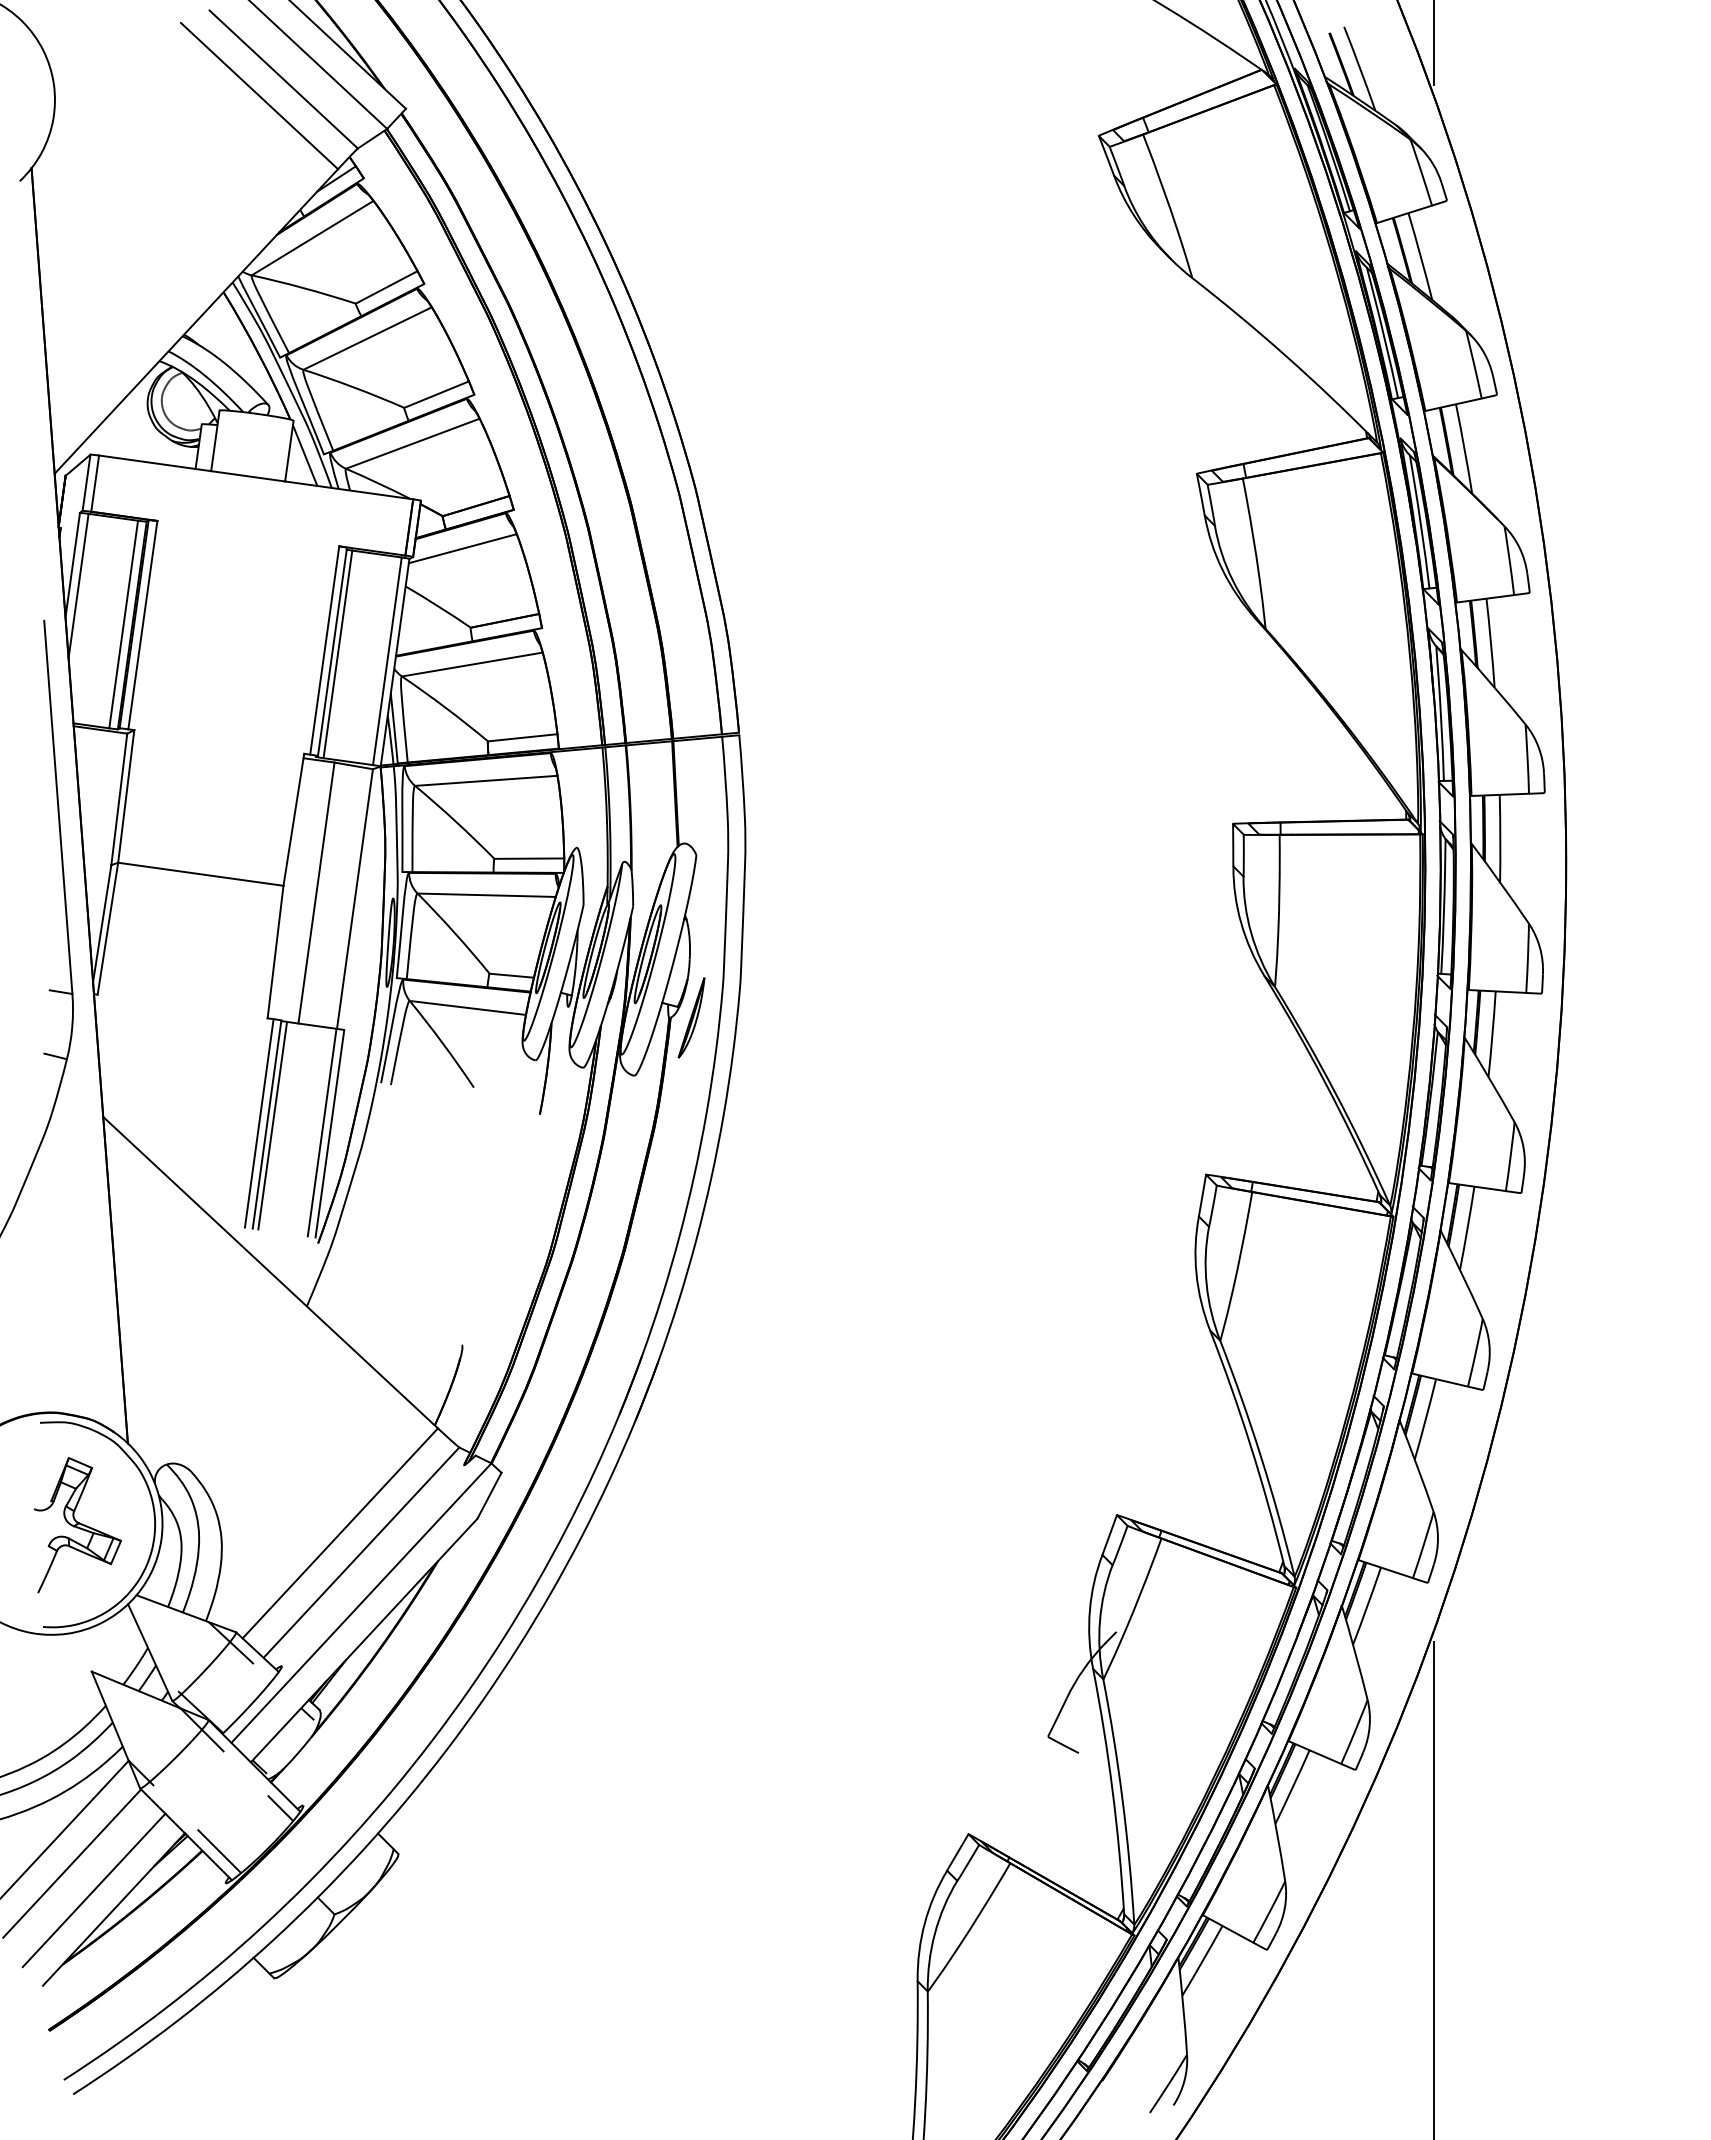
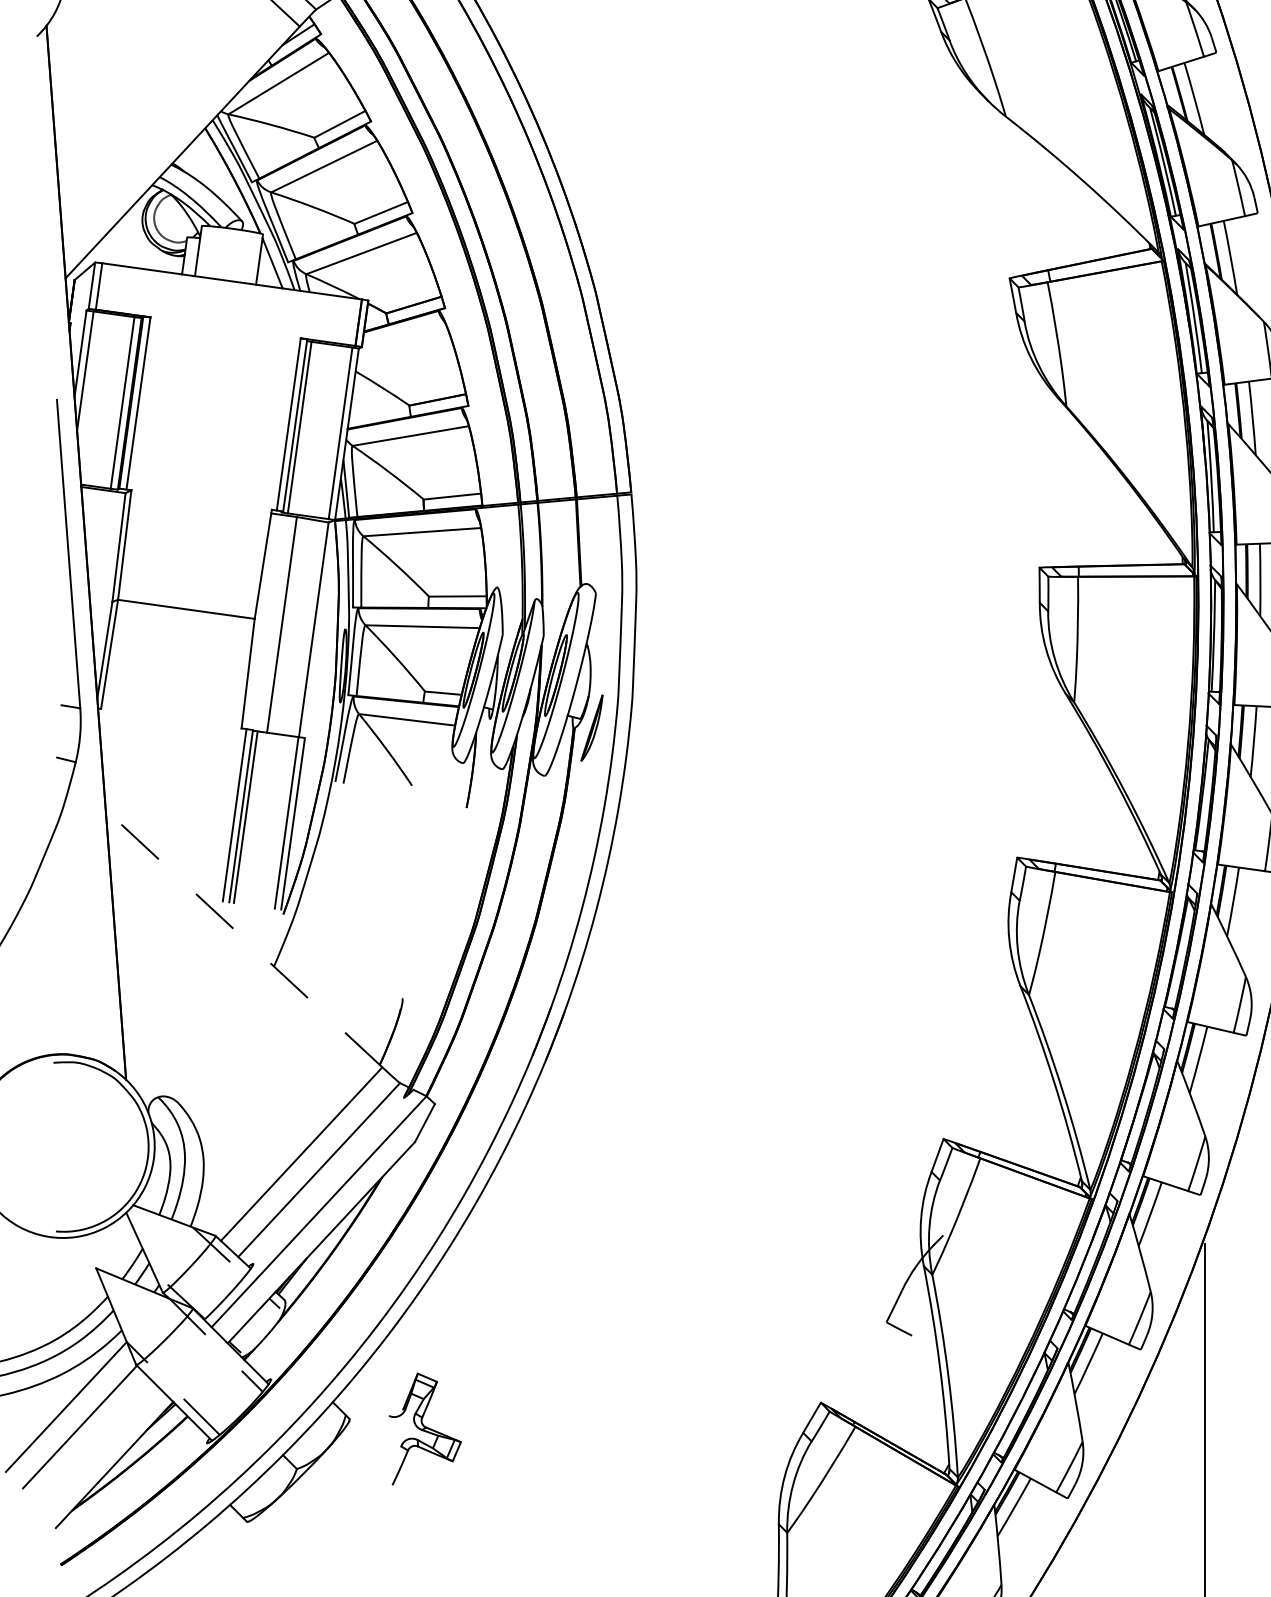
line: (462, 548) -> (402, 340), removed
line: (270, 1272) -> (243, 938), solid -> dashed
part: (77, 1525) -> (424, 1429), moved
line: (93, 1890) -> (97, 1449), removed

